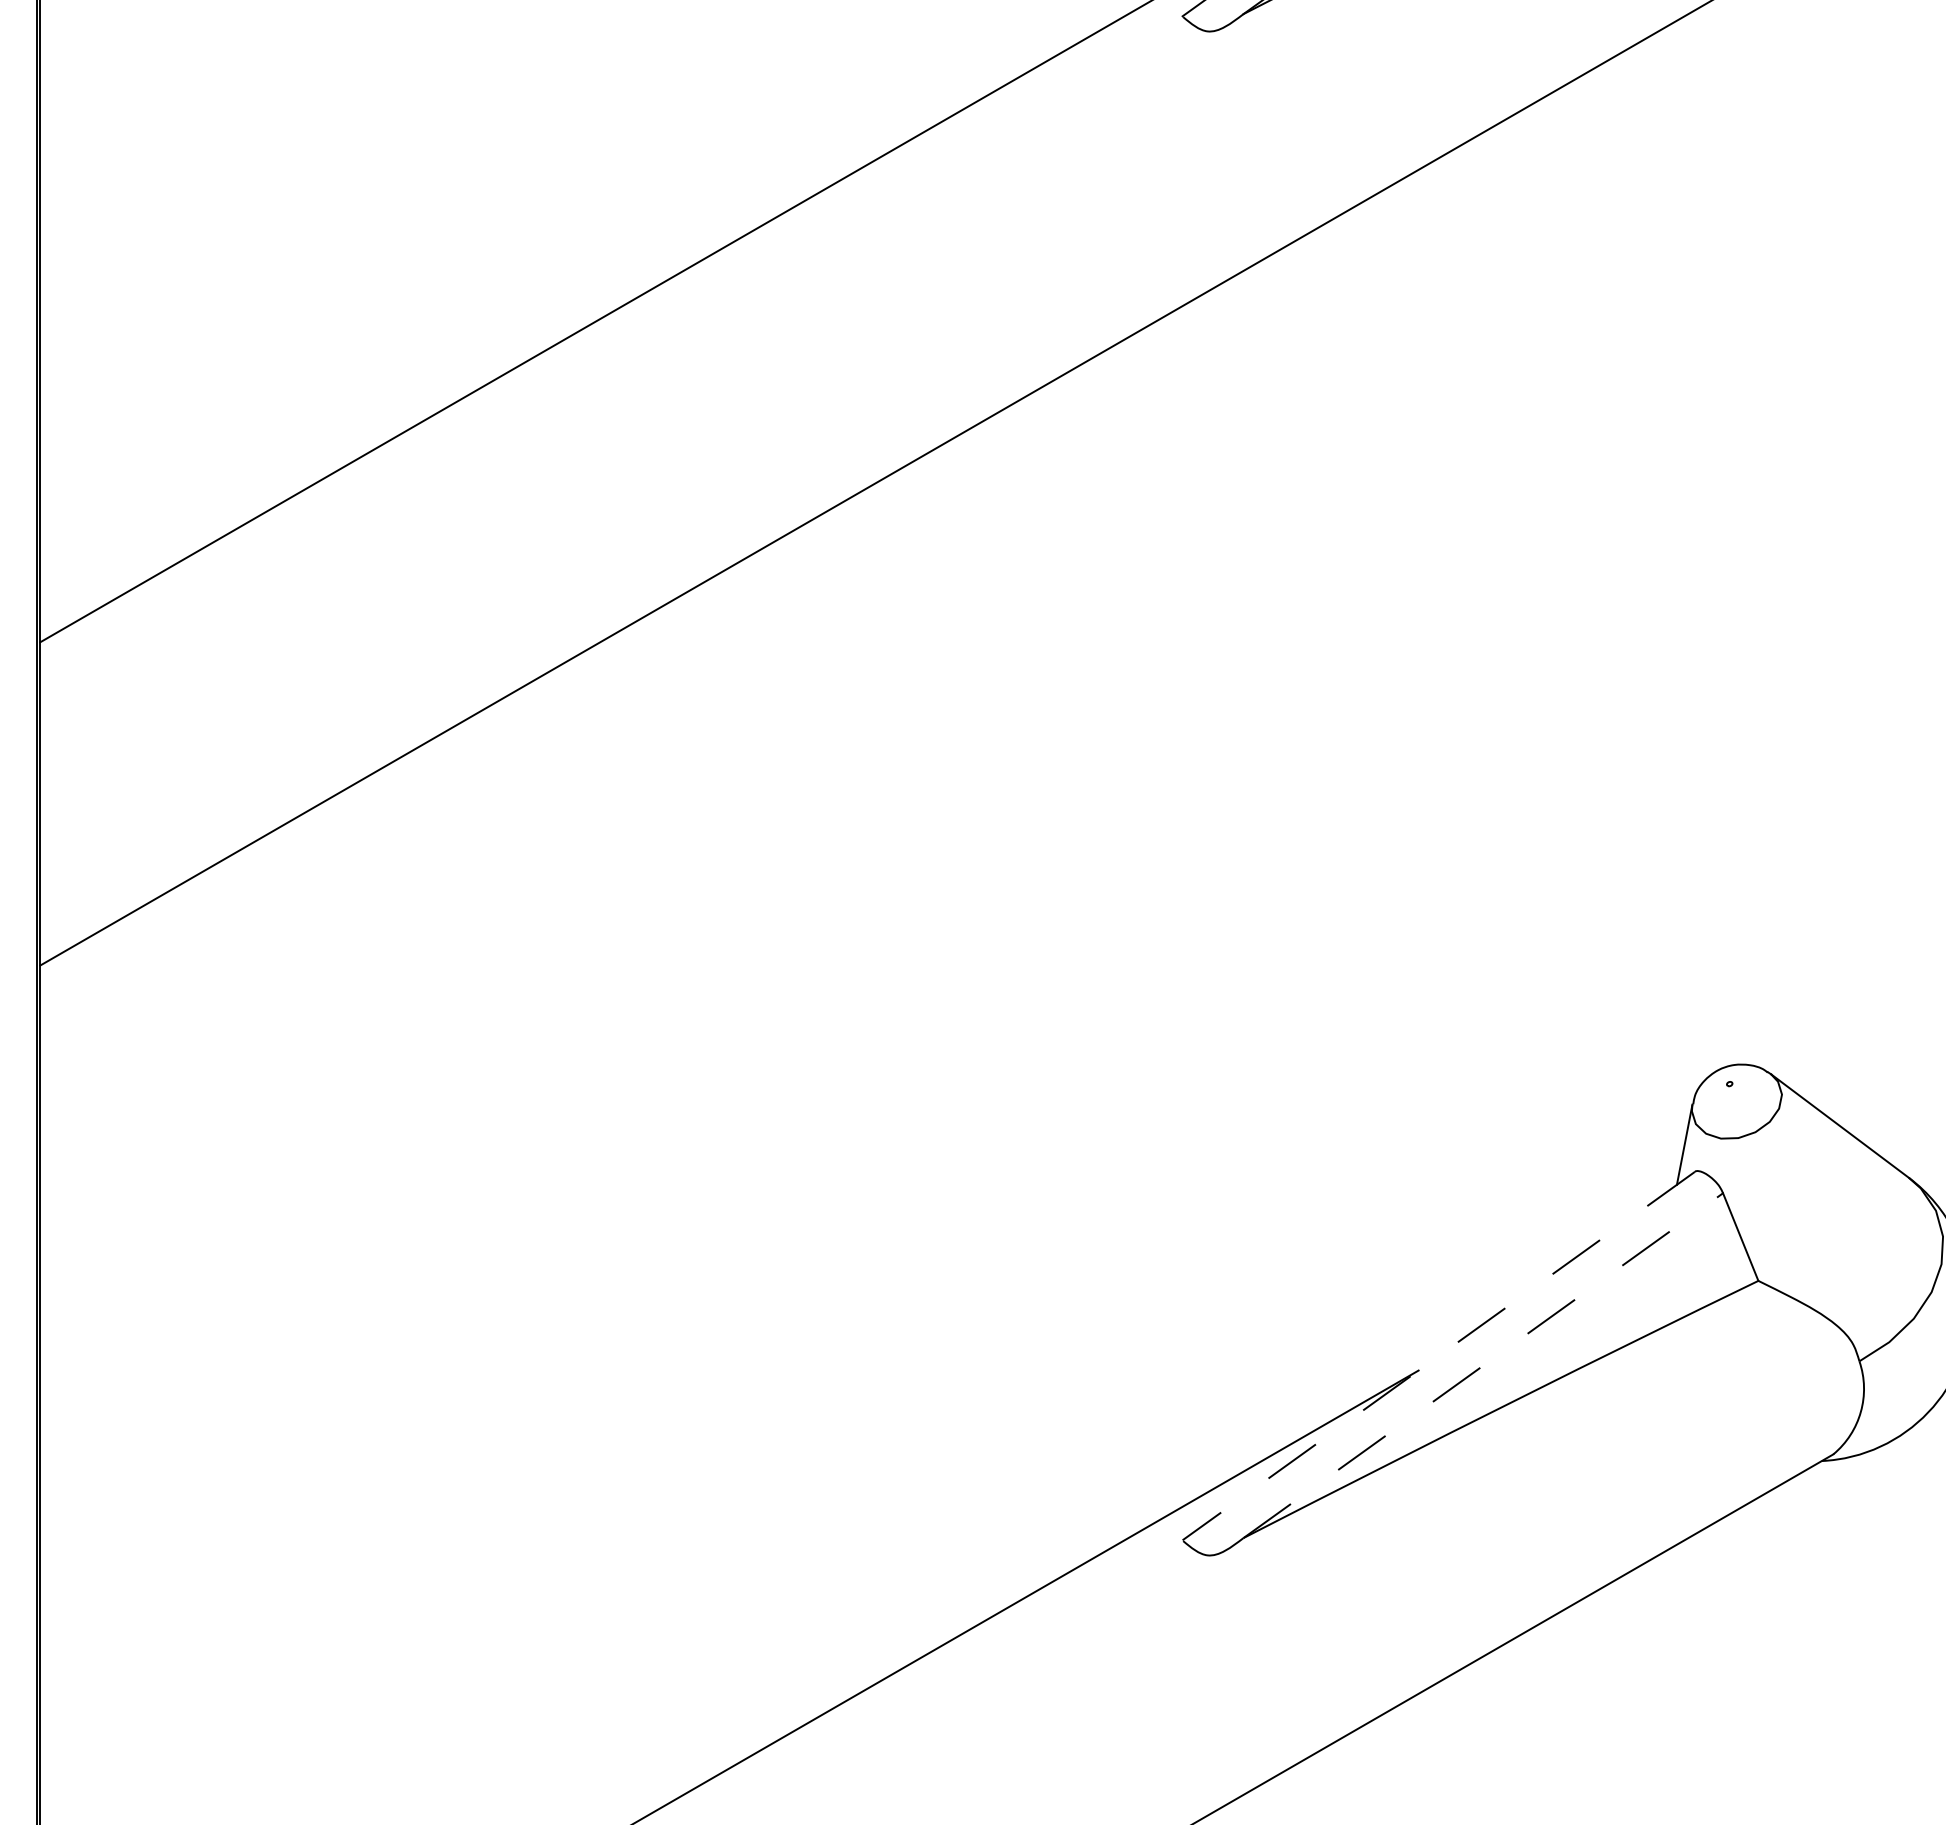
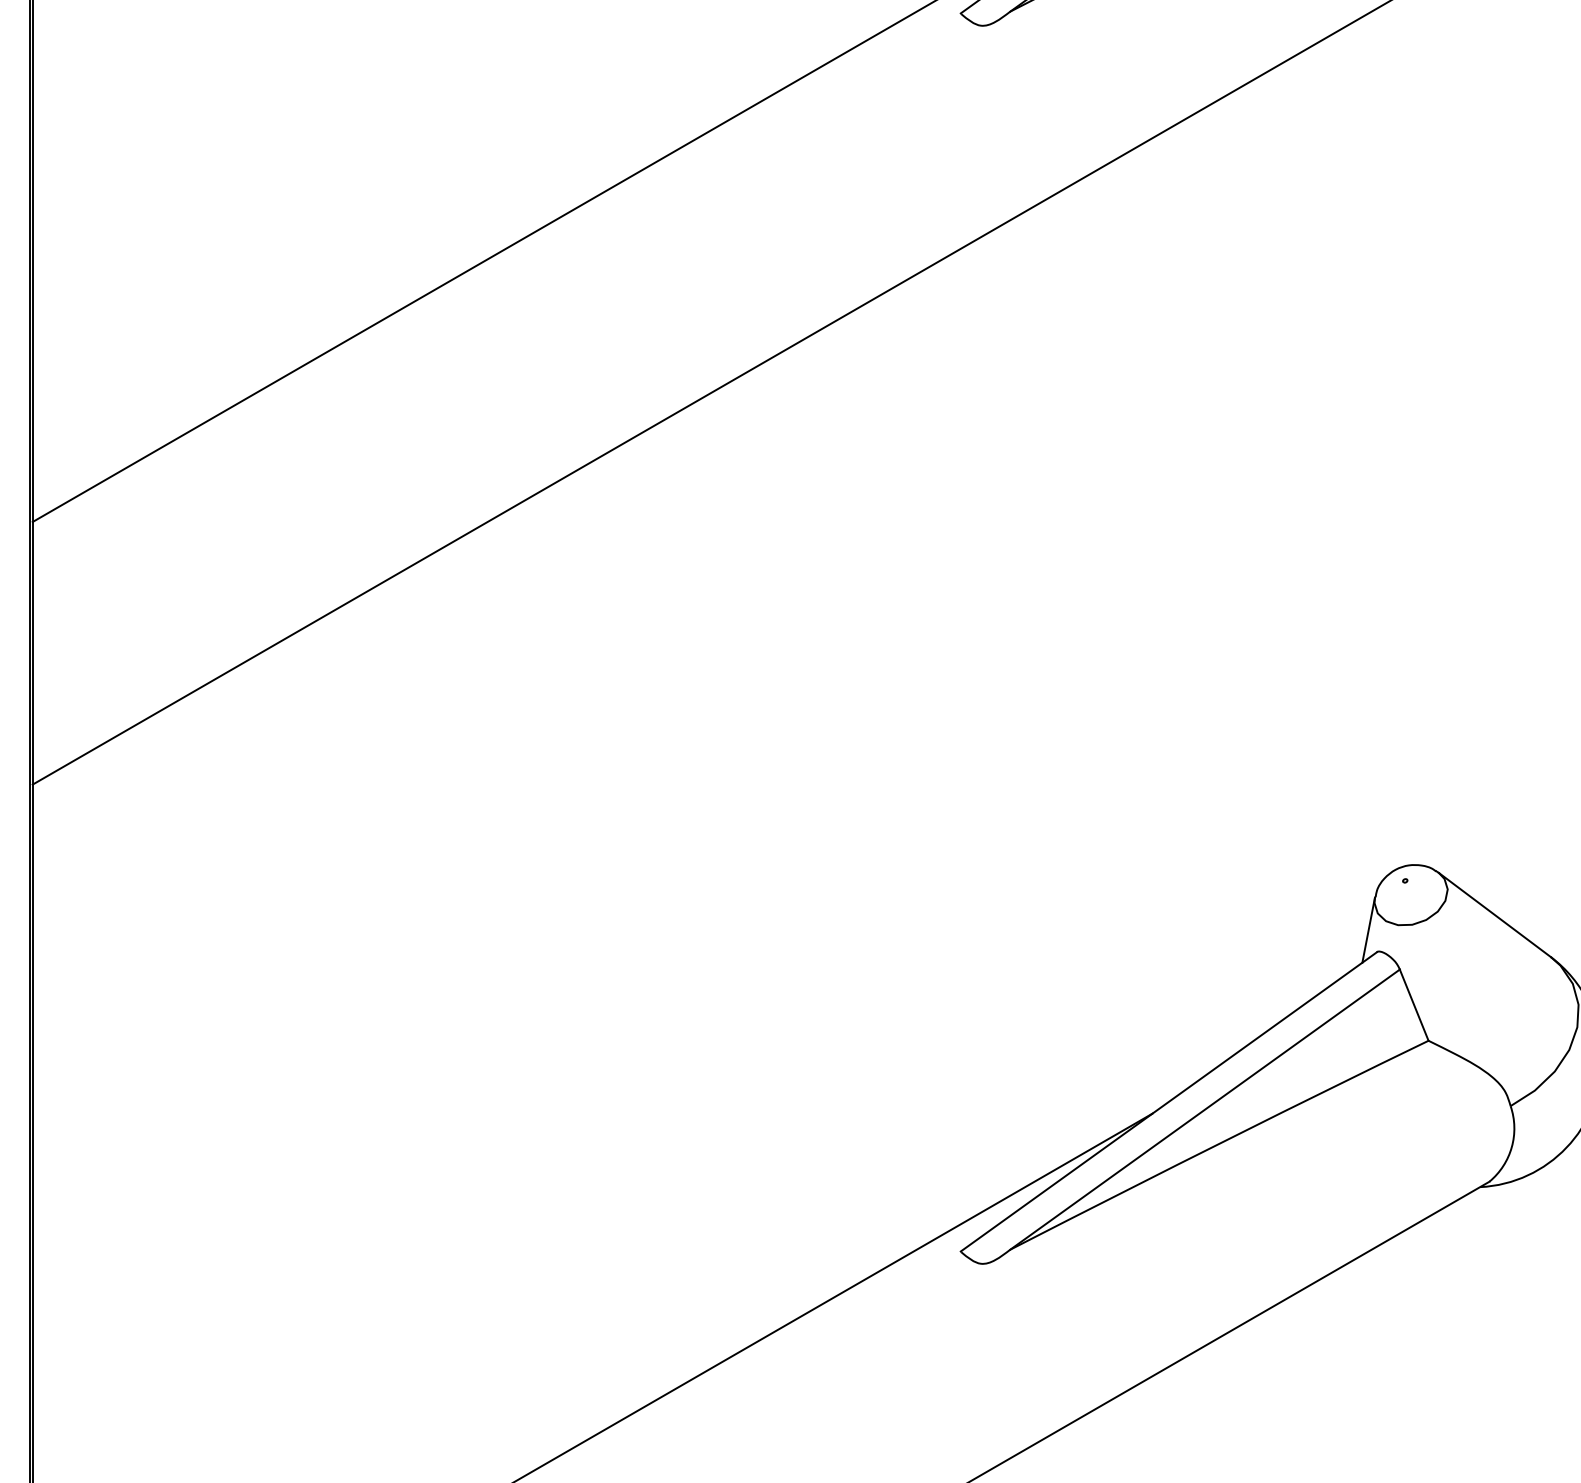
line: (1438, 1356) -> (1168, 1102), dashed -> solid
line: (1483, 1365) -> (1205, 1109), dashed -> solid

